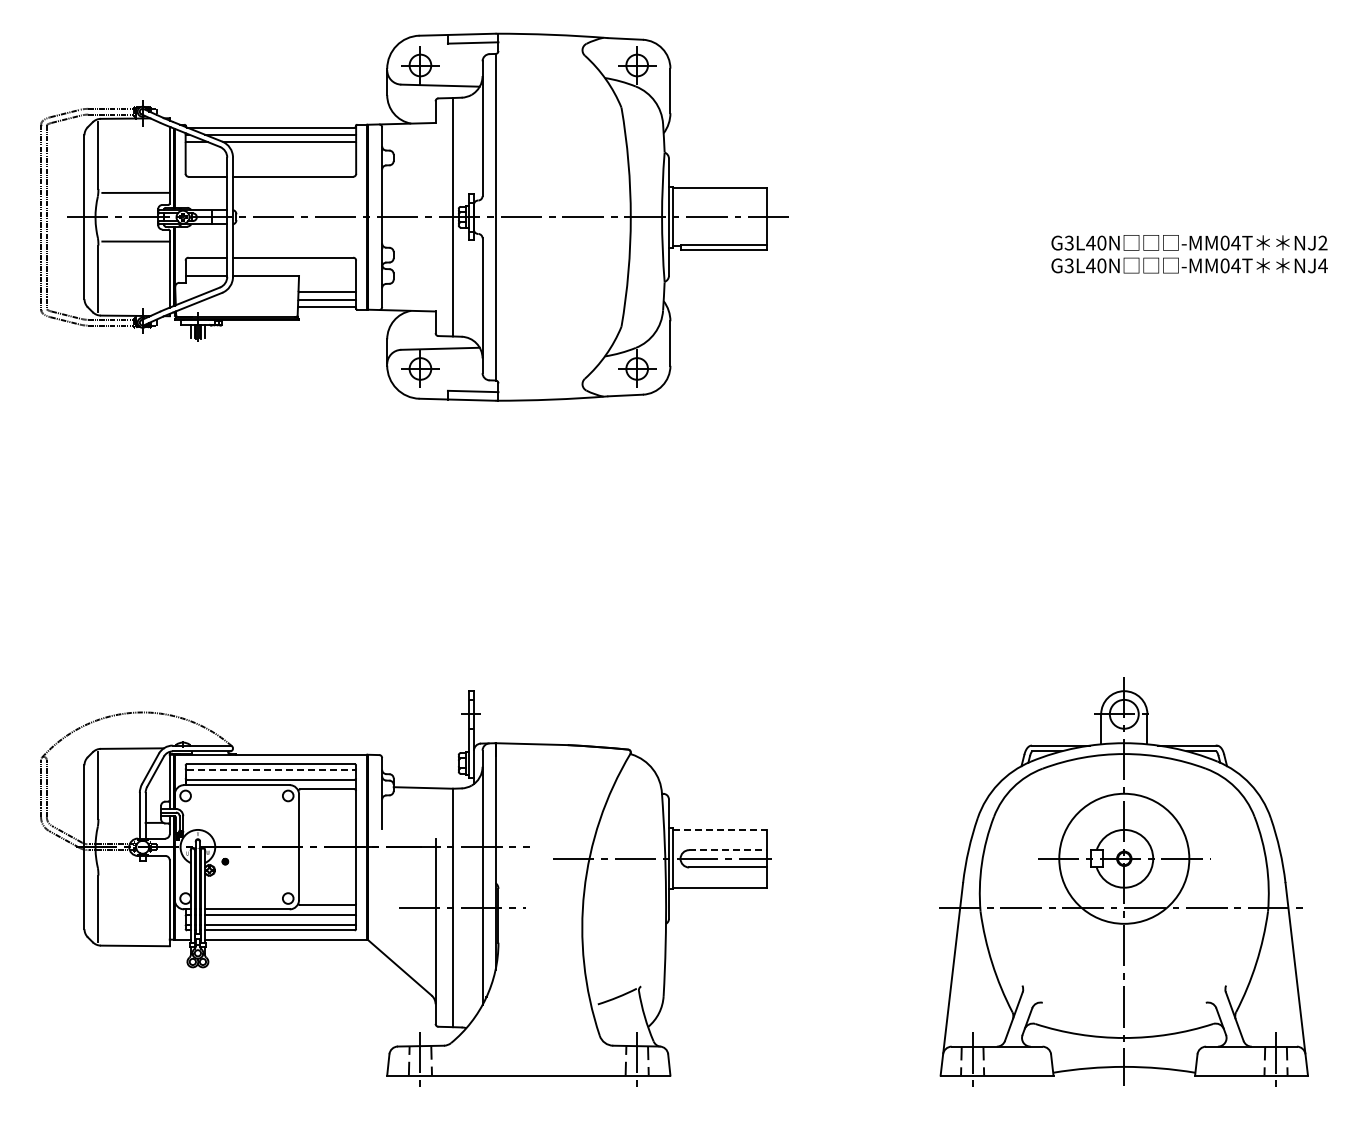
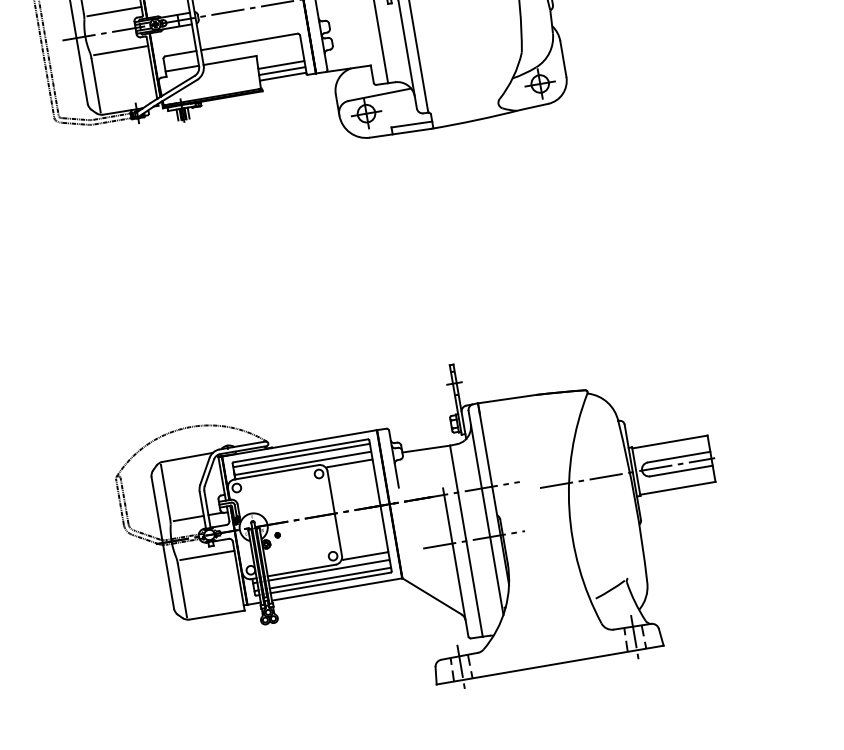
line: (270, 769) -> (301, 455), dashed -> solid
line: (120, 822) -> (188, 518), added
line: (720, 829) -> (670, 441), dashed -> solid
line: (728, 850) -> (679, 457), dashed -> solid
line: (135, 871) -> (207, 555), added

